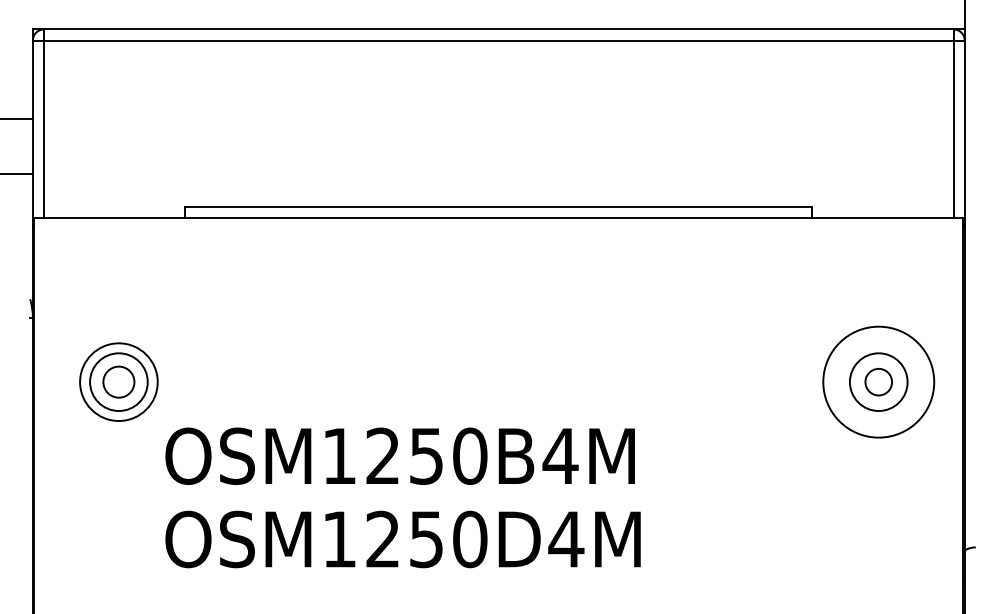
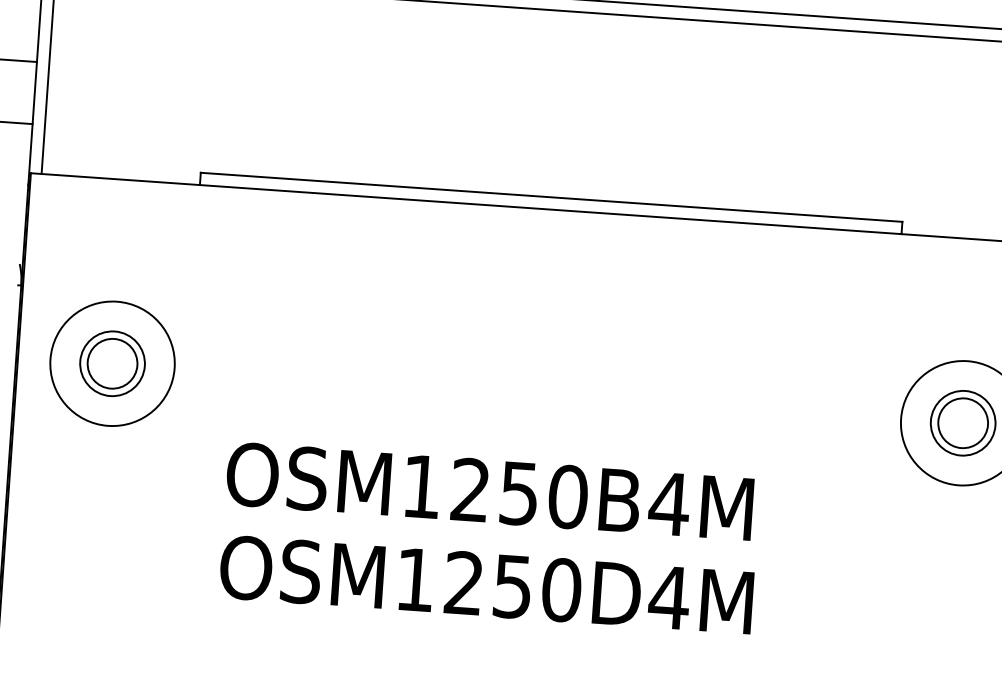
circle: (118, 381) -> (112, 363), size x1.43
circle: (118, 381) -> (112, 363), size x1.43
circle: (878, 381) -> (962, 422), size x1.67
text: (402, 497) -> (489, 537), moved

